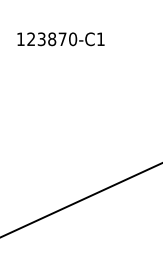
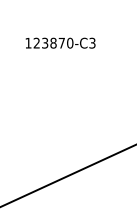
text: (100, 38) -> (92, 42), 123870-C1 -> 123870-C3

